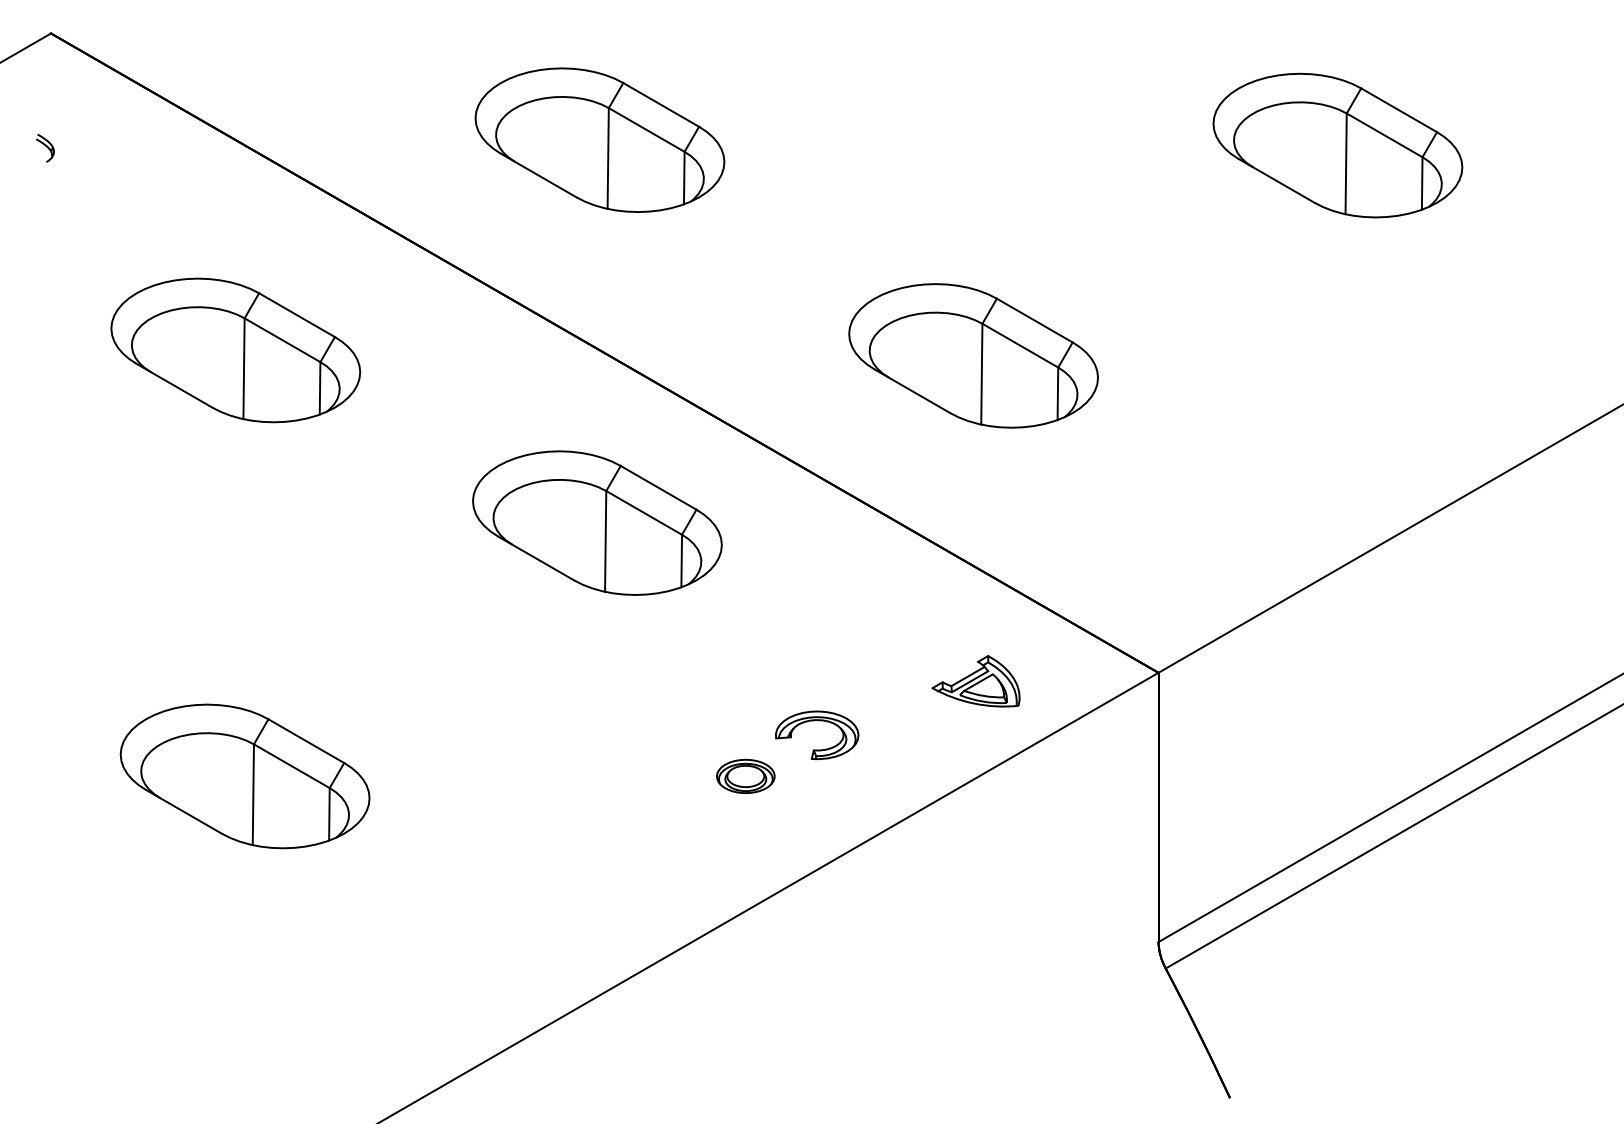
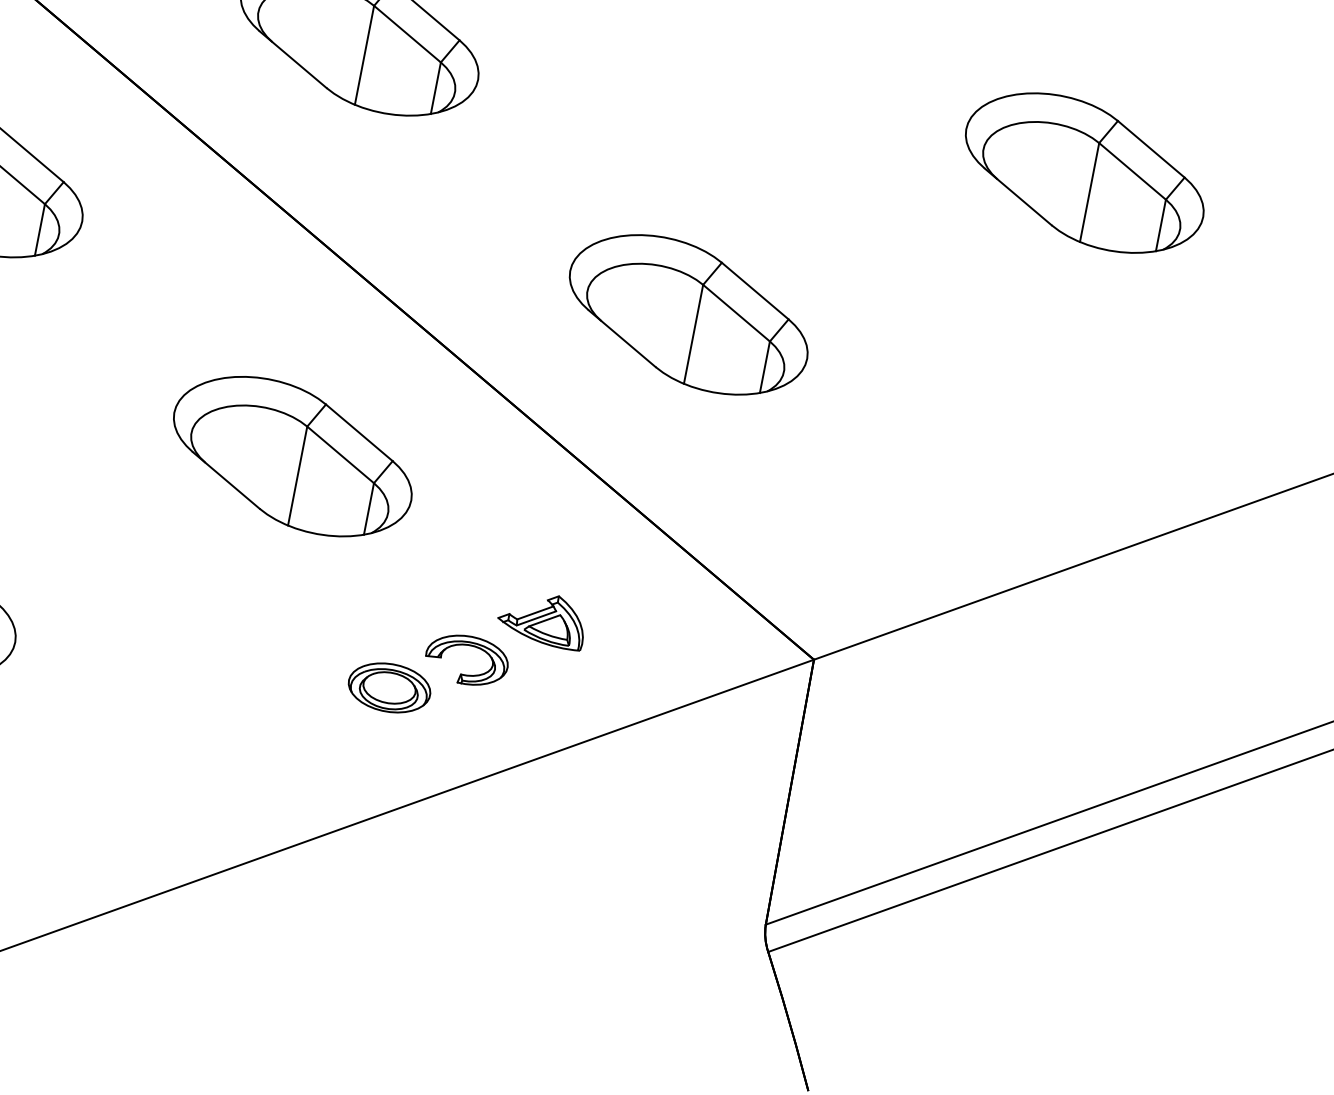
part: (597, 522) -> (293, 455), moved
part: (975, 681) -> (541, 619), moved
part: (745, 776) -> (389, 687), size x1.43

